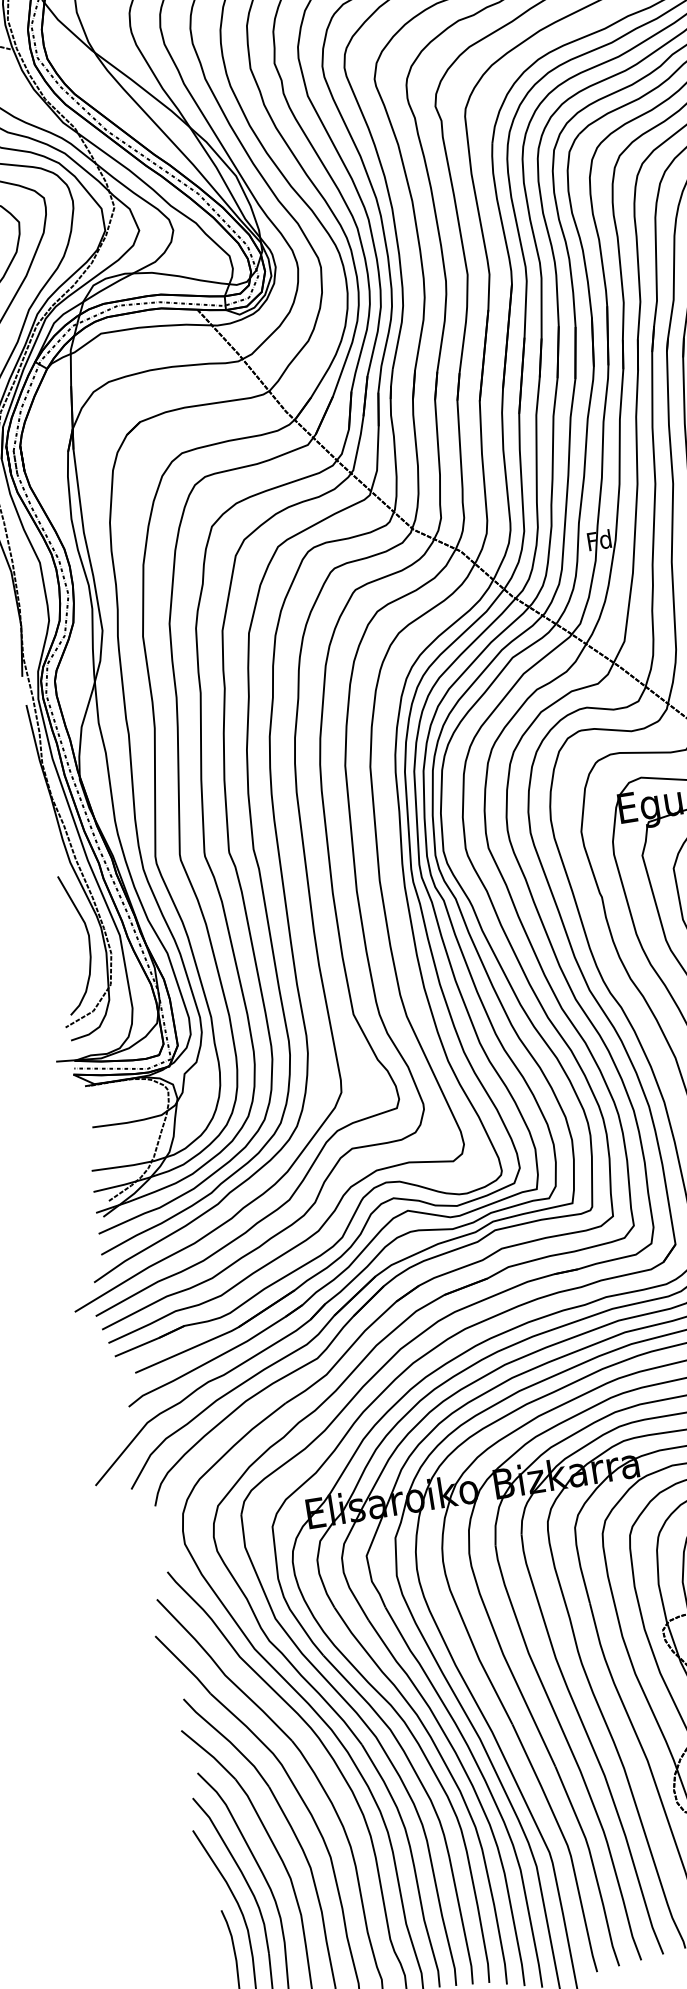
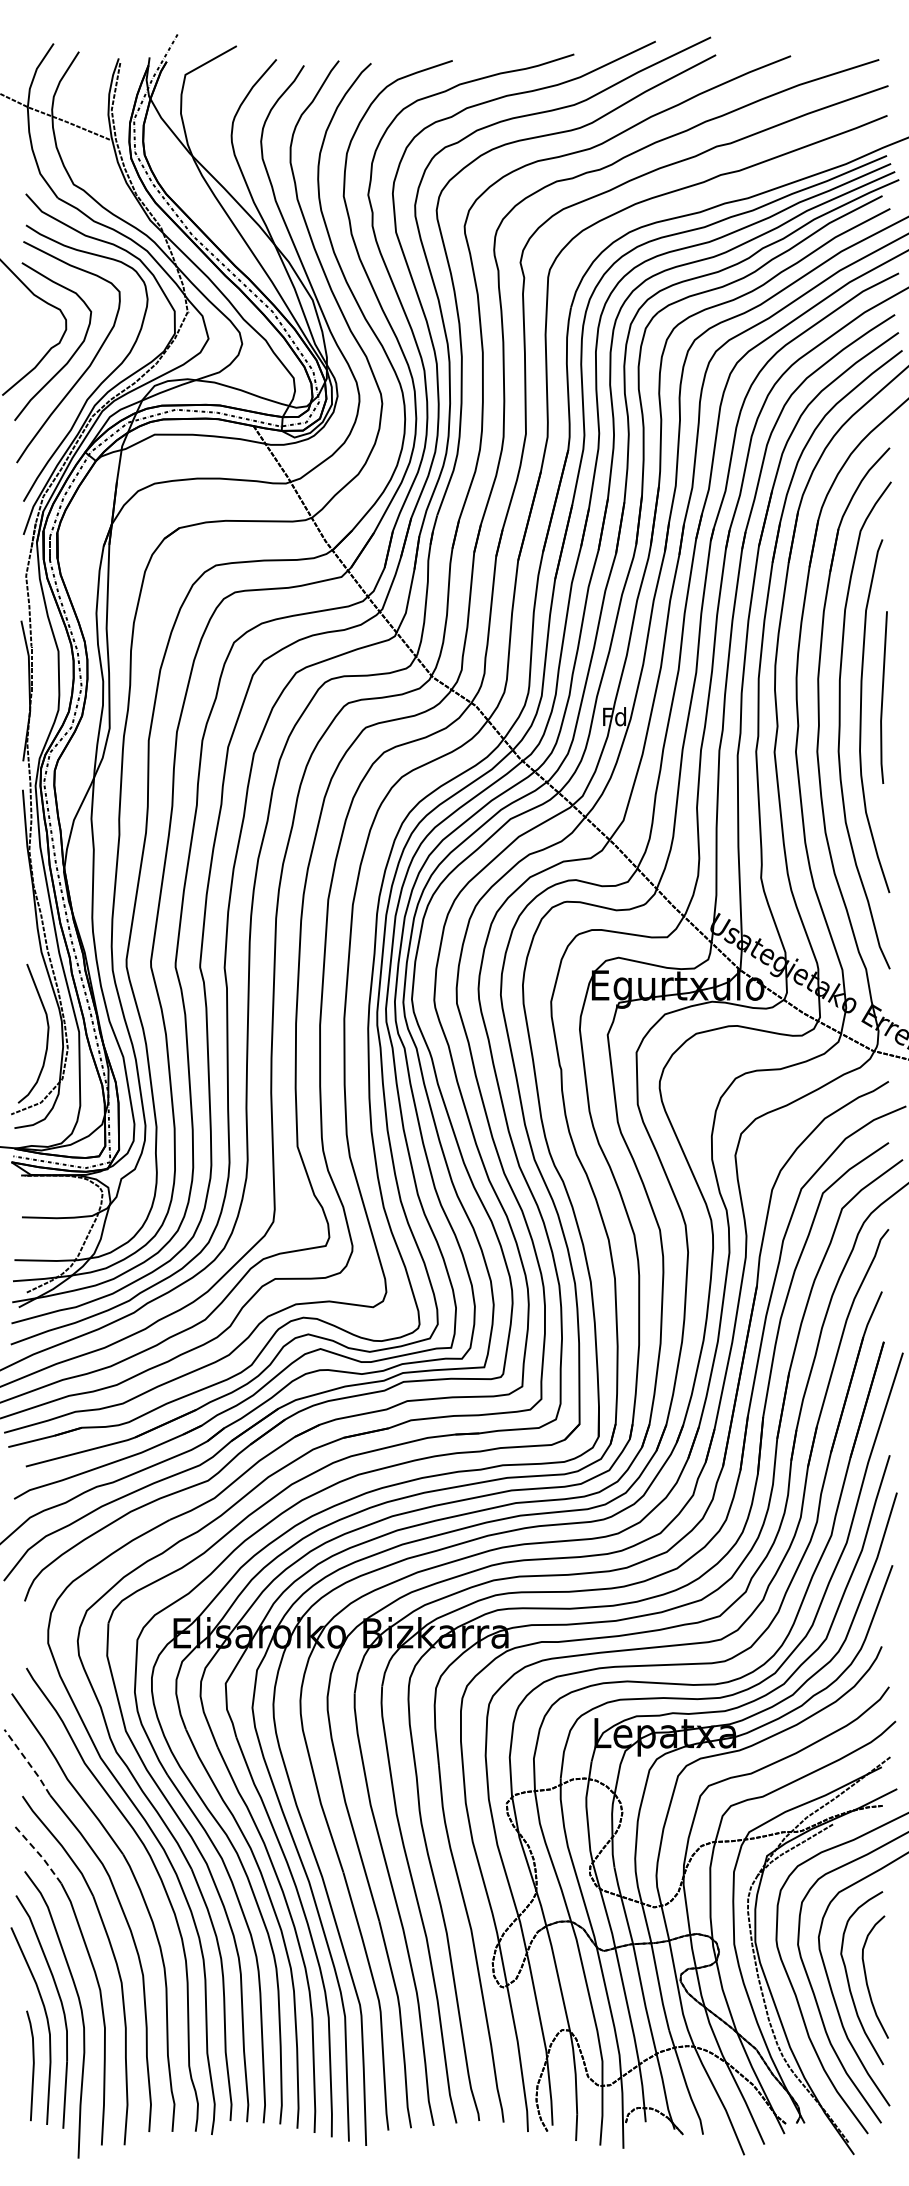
line: (184, 1664) -> (28, 1762), solid -> dashed
line: (209, 1754) -> (39, 1854), solid -> dashed

